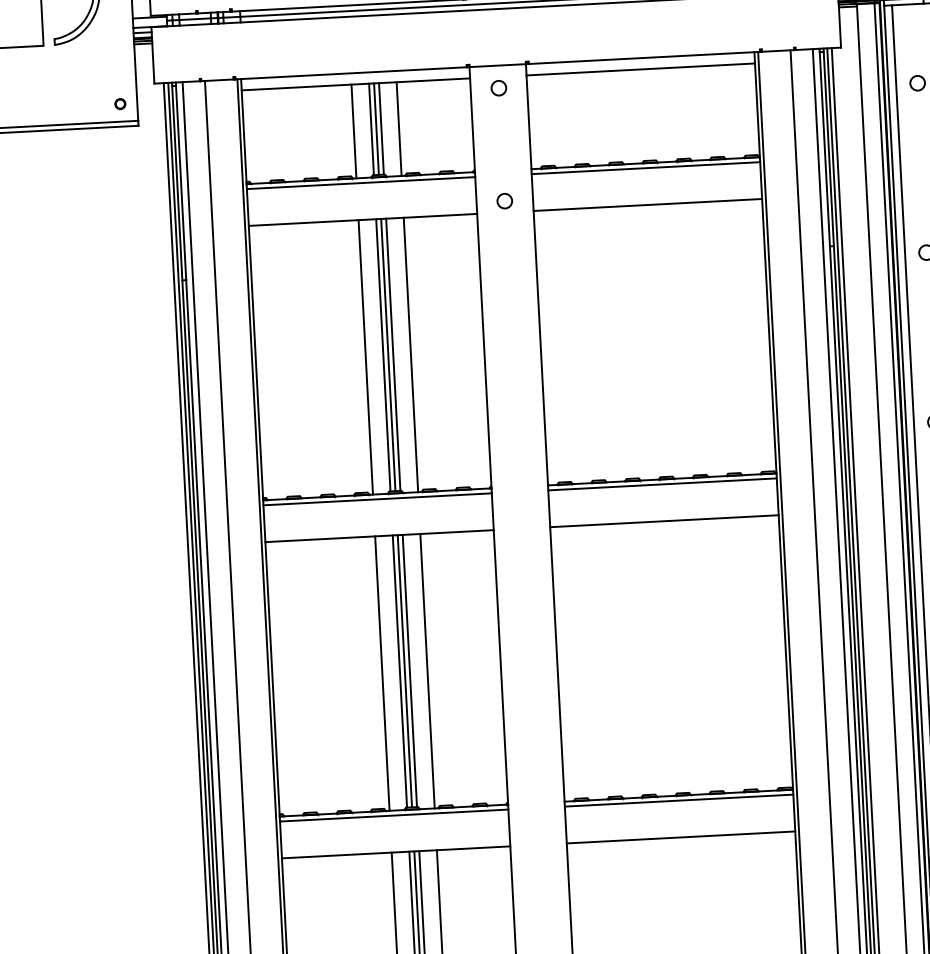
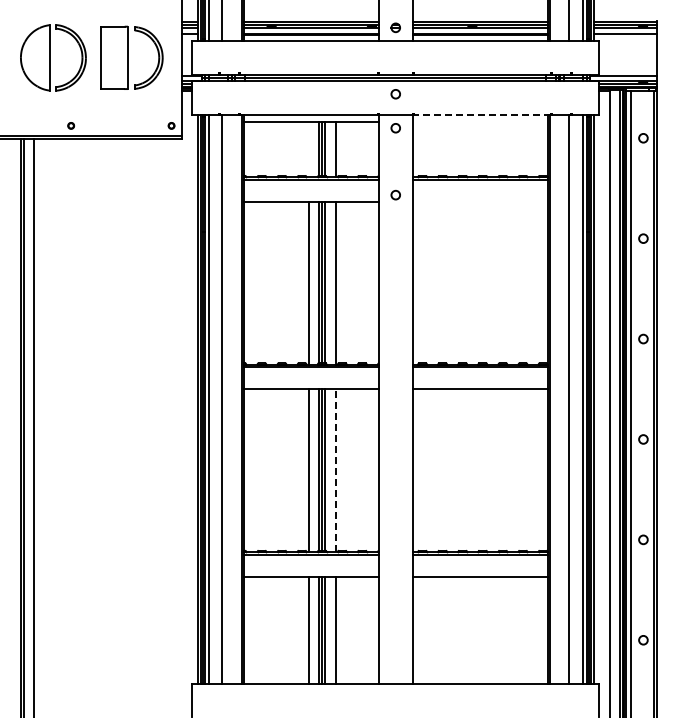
circle: (495, 31) -> (395, 94), added
line: (644, 57) -> (482, 114), solid -> dashed
line: (639, 69) -> (479, 121), removed
line: (353, 131) -> (308, 149), removed
line: (646, 204) -> (479, 201), removed
line: (427, 671) -> (335, 470), solid -> dashed

